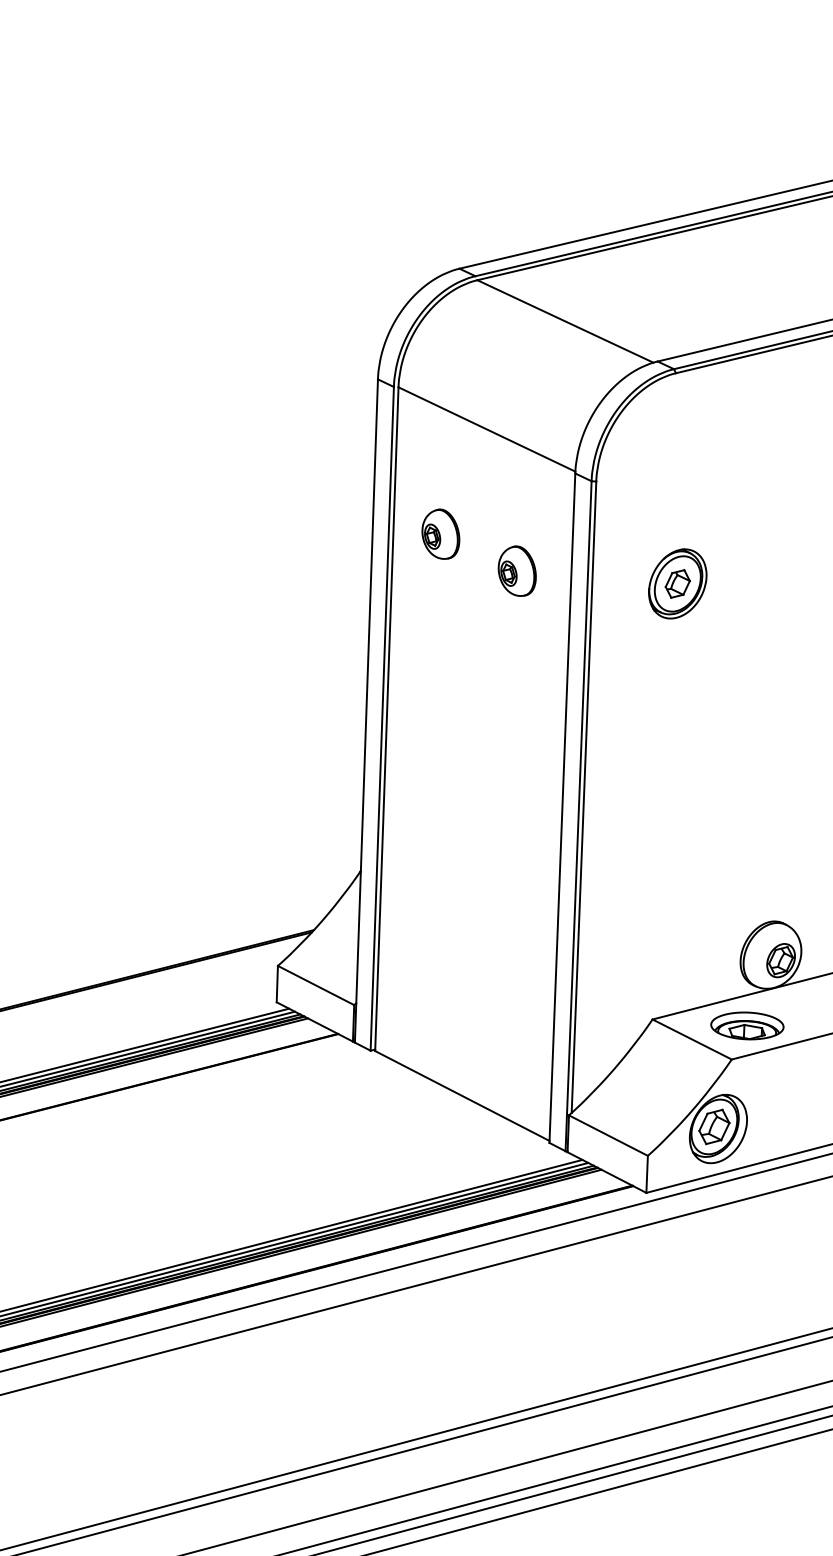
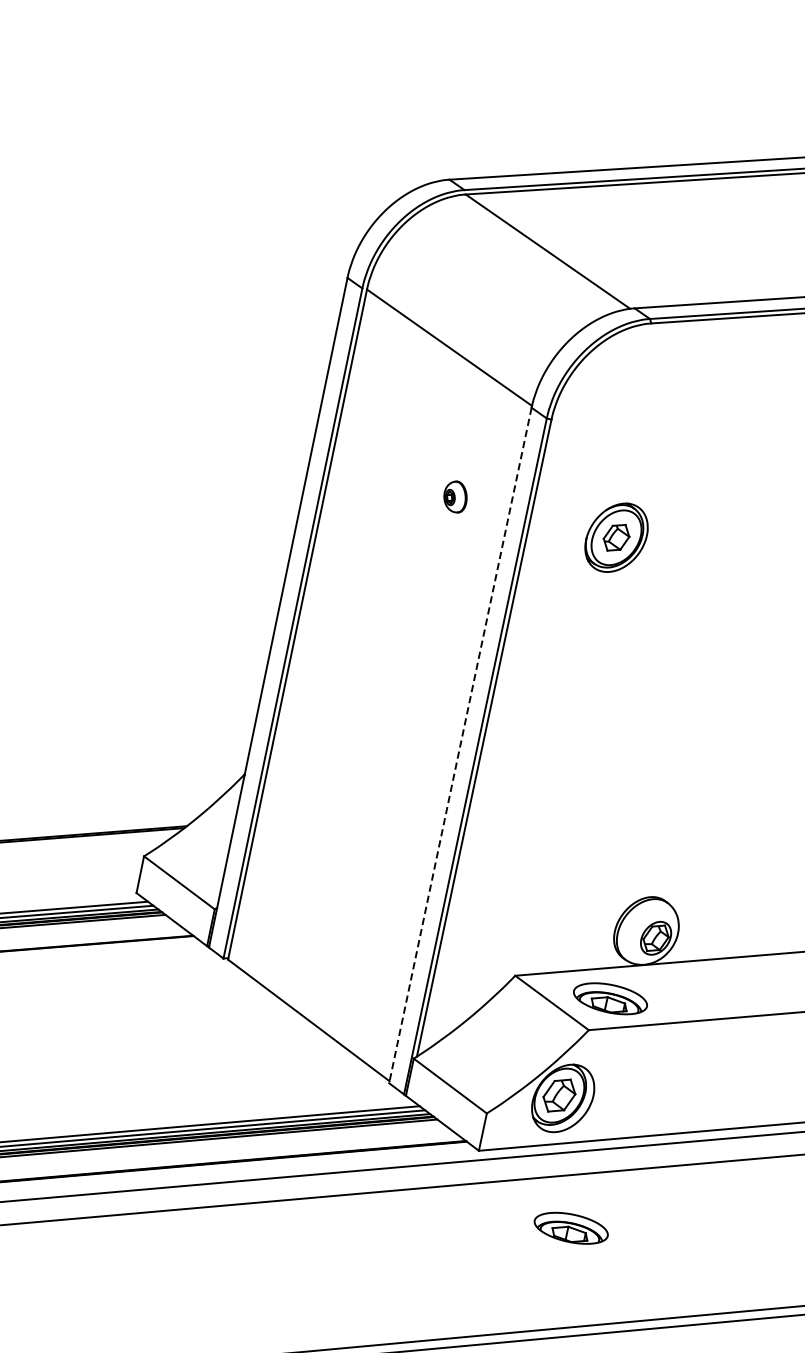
part: (440, 533) -> (384, 445), removed
part: (516, 570) -> (455, 496), size x0.6
line: (562, 808) -> (460, 745), solid -> dashed
part: (747, 1251) -> (571, 1227), added

